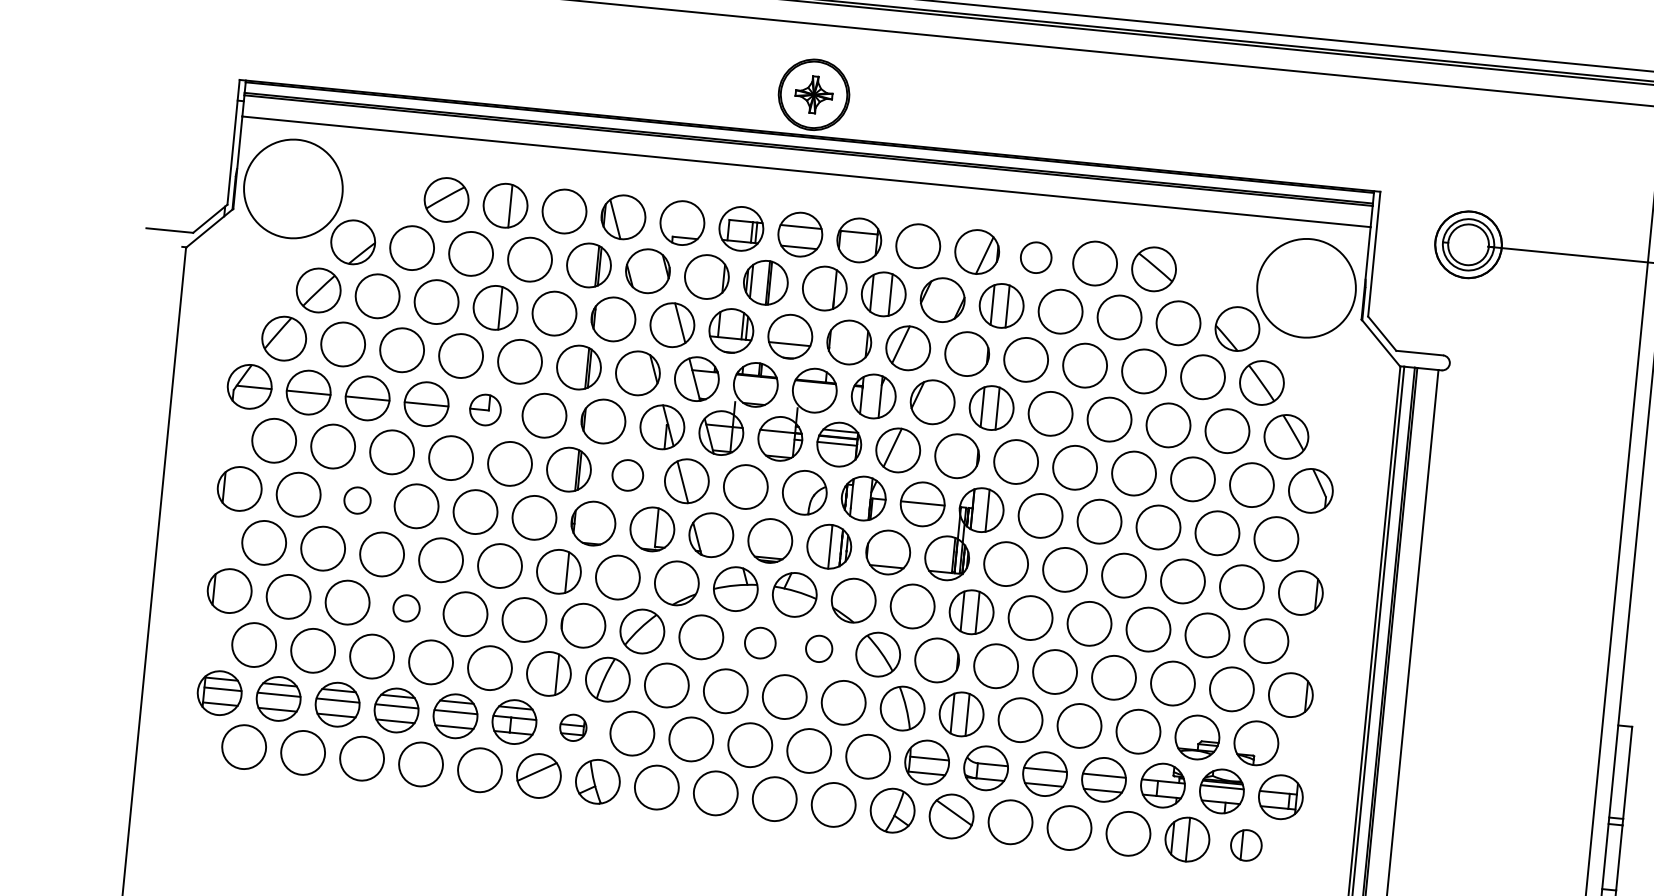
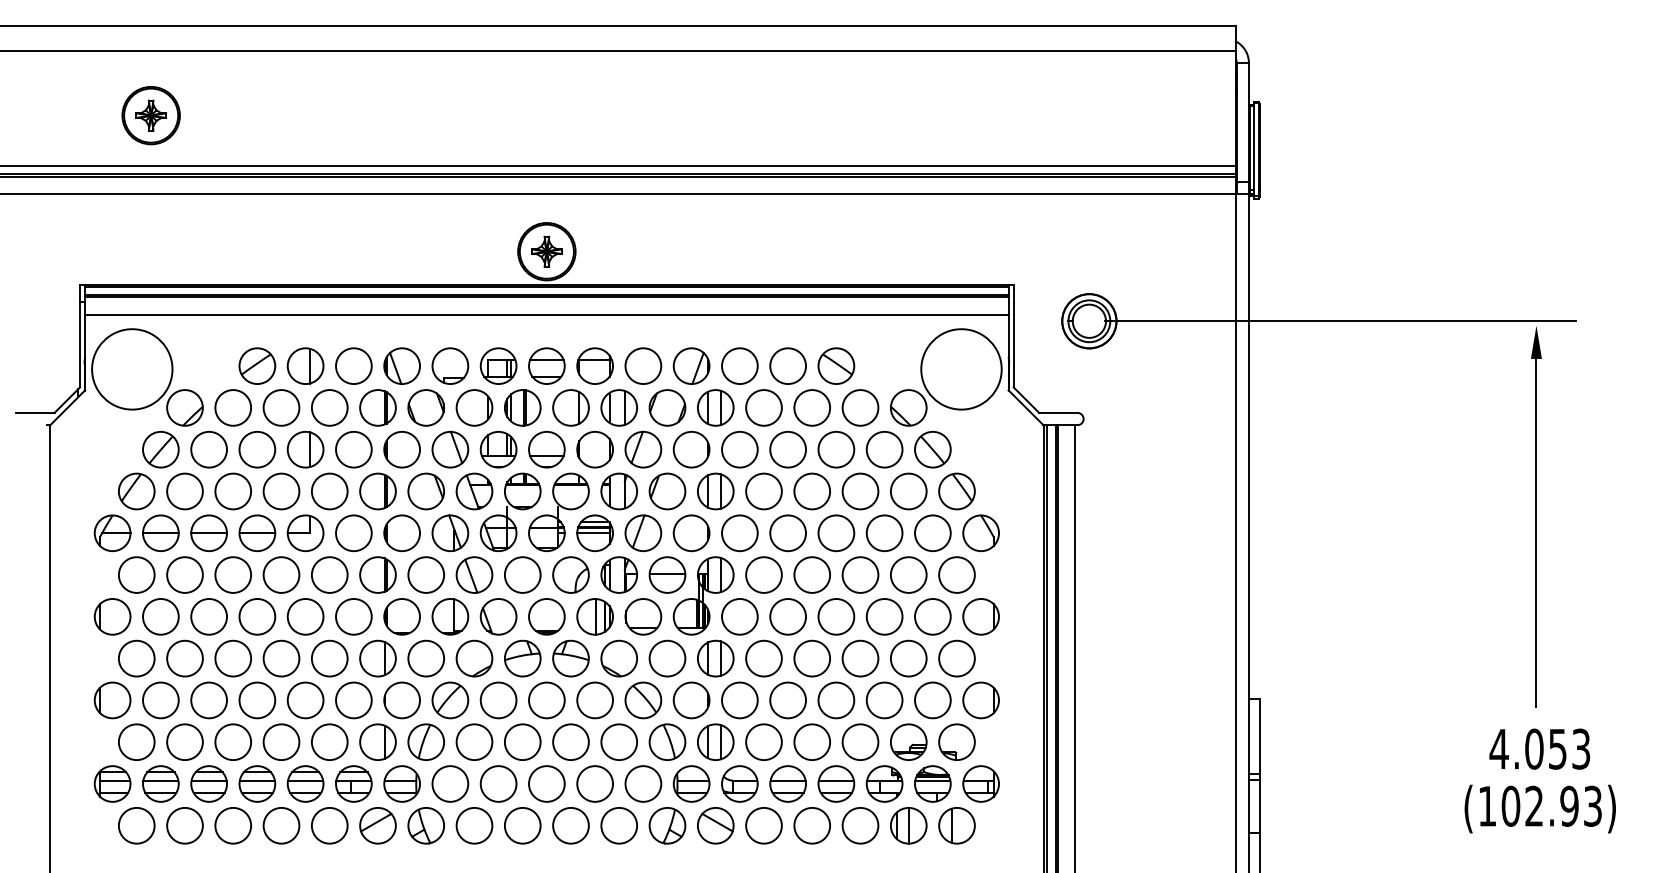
circle: (1035, 256) -> (739, 365), size x1.43
part: (485, 410) -> (305, 533), size x1.43
circle: (627, 474) -> (425, 574), size x1.43
circle: (356, 500) -> (208, 616), size x1.67
circle: (406, 608) -> (257, 700), size x1.67
circle: (759, 643) -> (546, 700), size x1.43
circle: (818, 648) -> (594, 700), size x1.67
part: (572, 727) -> (401, 783), size x1.67
part: (1245, 844) -> (956, 825), size x1.43

